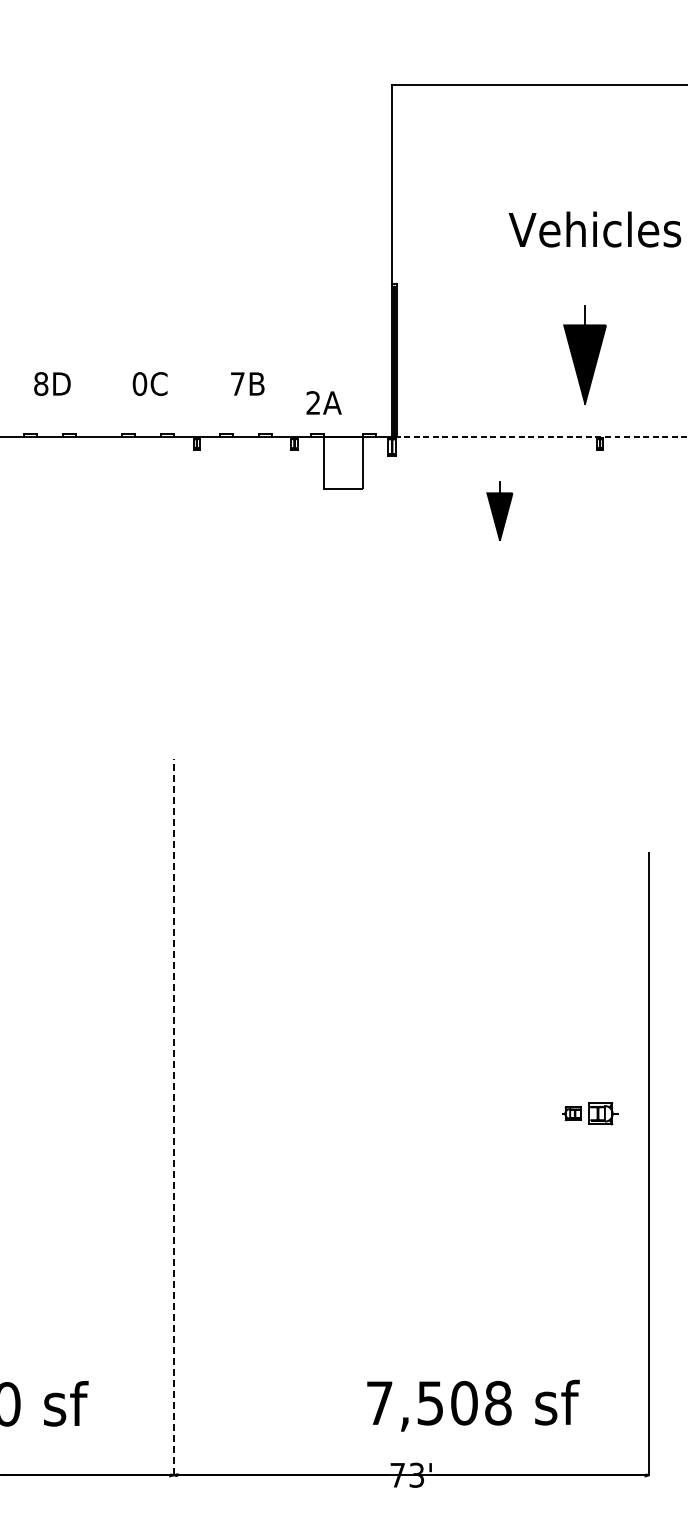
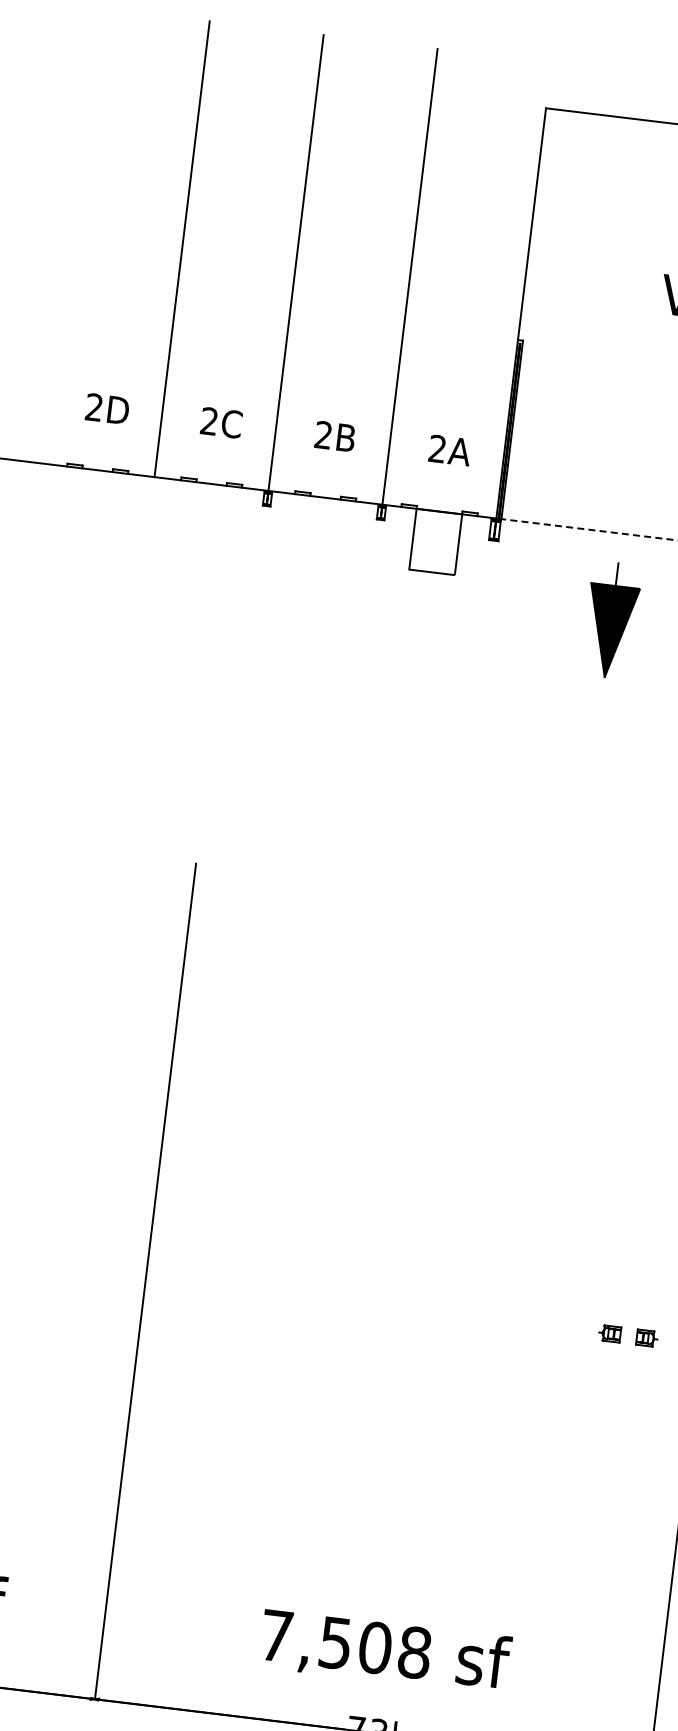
line: (99, 241) -> (182, 249), added
line: (196, 241) -> (295, 263), added
line: (294, 241) -> (409, 276), added
text: (41, 383) -> (94, 406), 8D -> 2D
text: (139, 383) -> (209, 420), 0C -> 2C
text: (237, 383) -> (323, 434), 7B -> 2B
text: (323, 402) -> (449, 449), moved
part: (499, 510) -> (611, 619), size x1.67
part: (603, 1113) -> (647, 1337), size x0.62
line: (173, 1116) -> (145, 1280), dashed -> solid
text: (473, 1405) -> (385, 1651), moved

